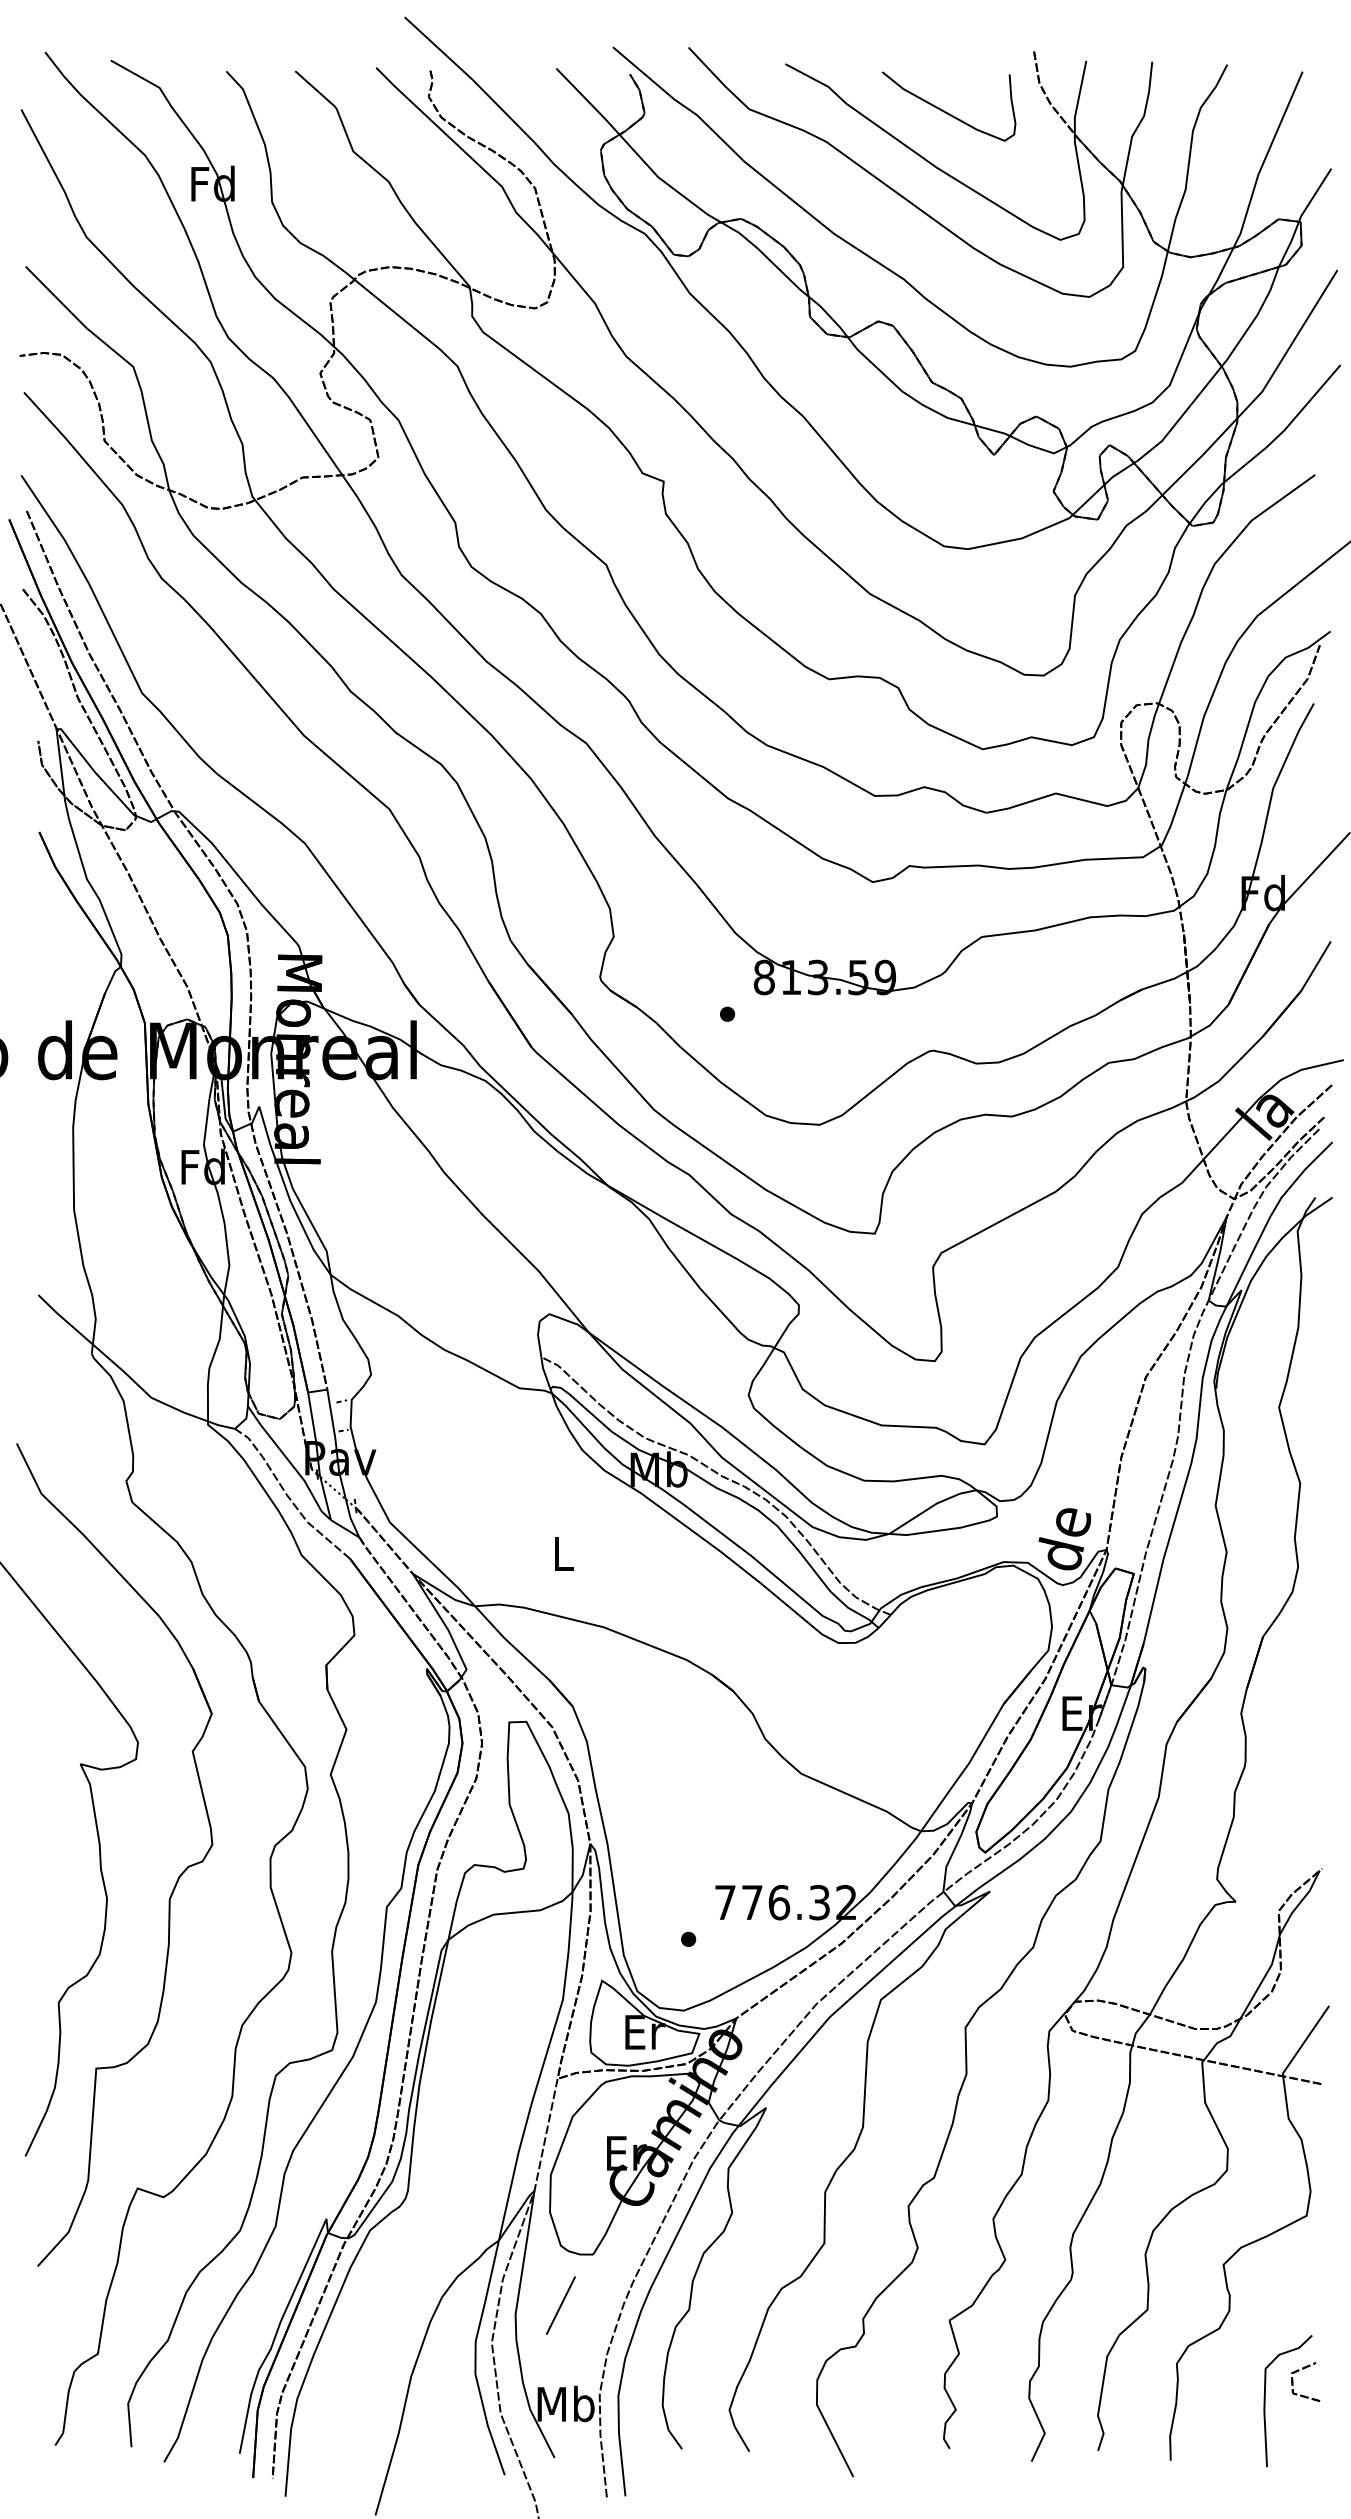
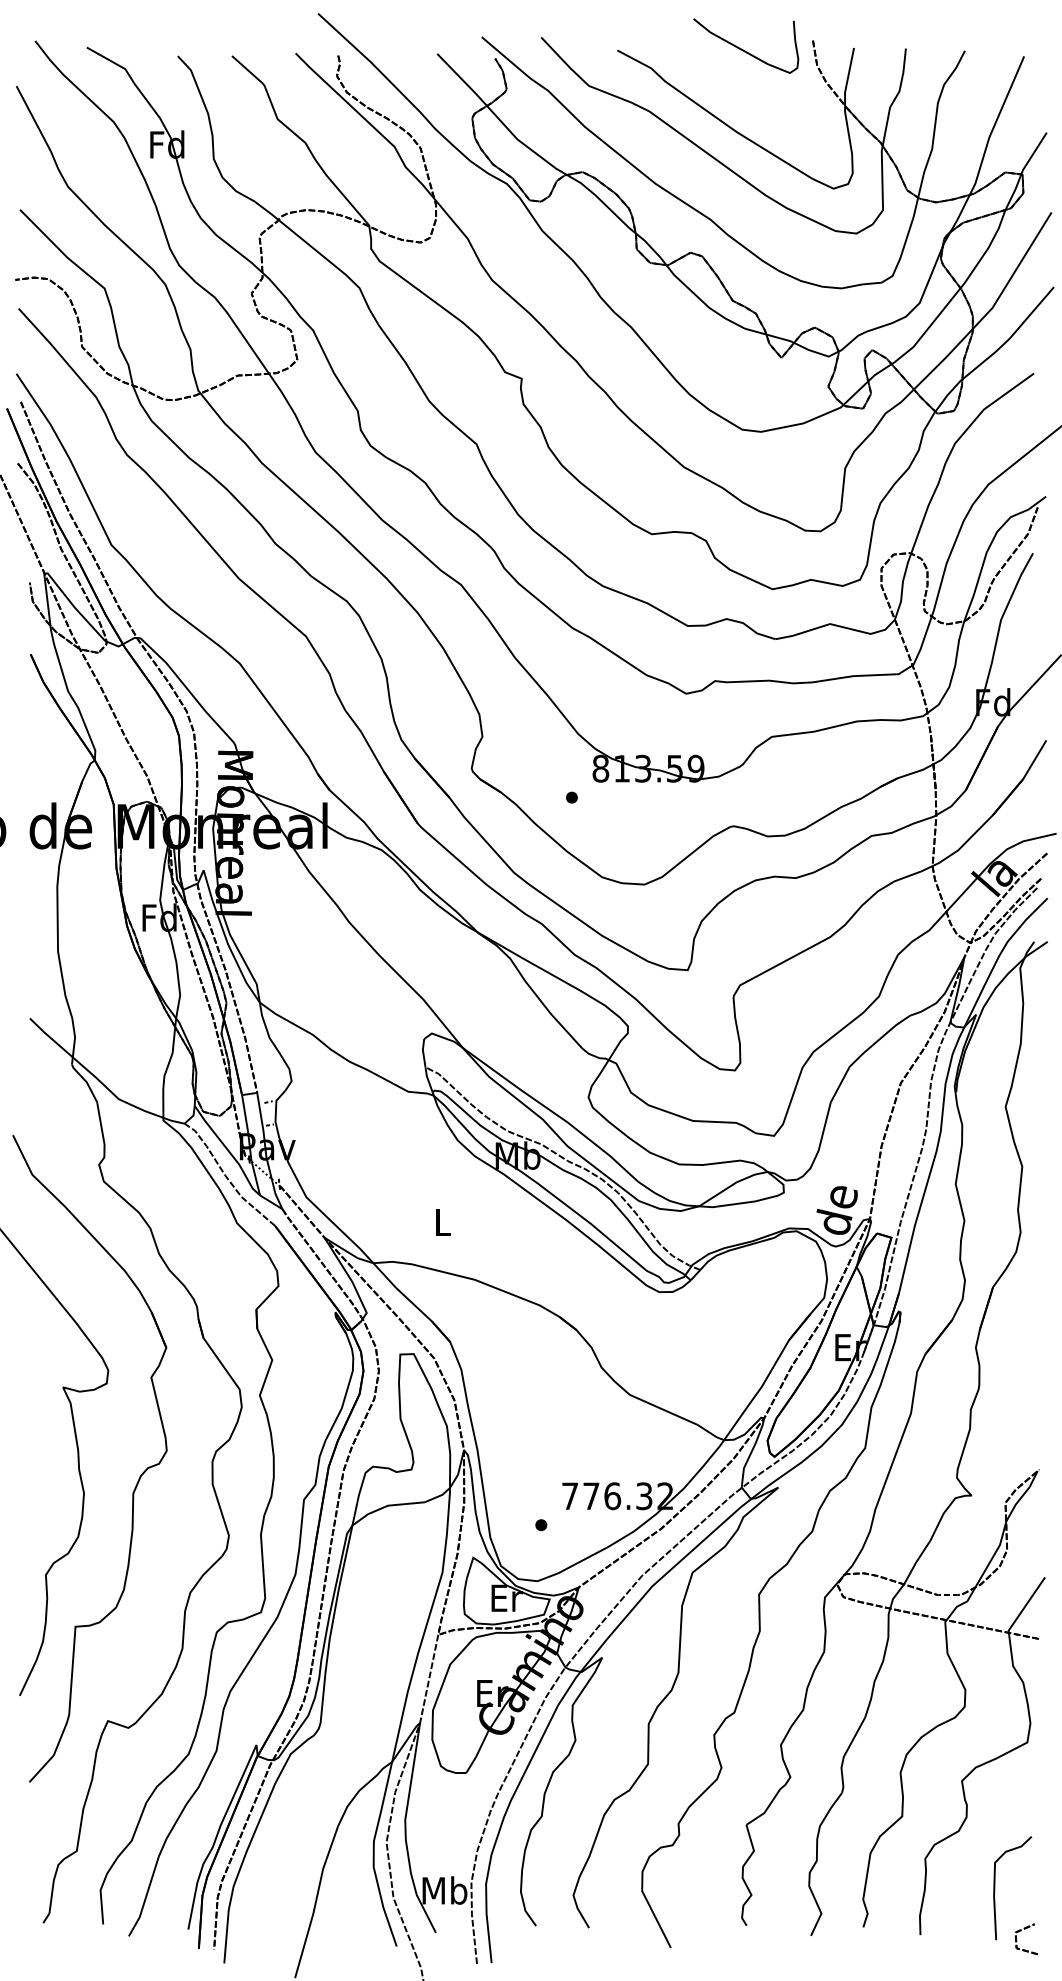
curve: (946, 111) -> (744, 49), moved
line: (560, 2305) -> (440, 1813), removed
part: (1299, 2371) -> (1021, 1931), moved

